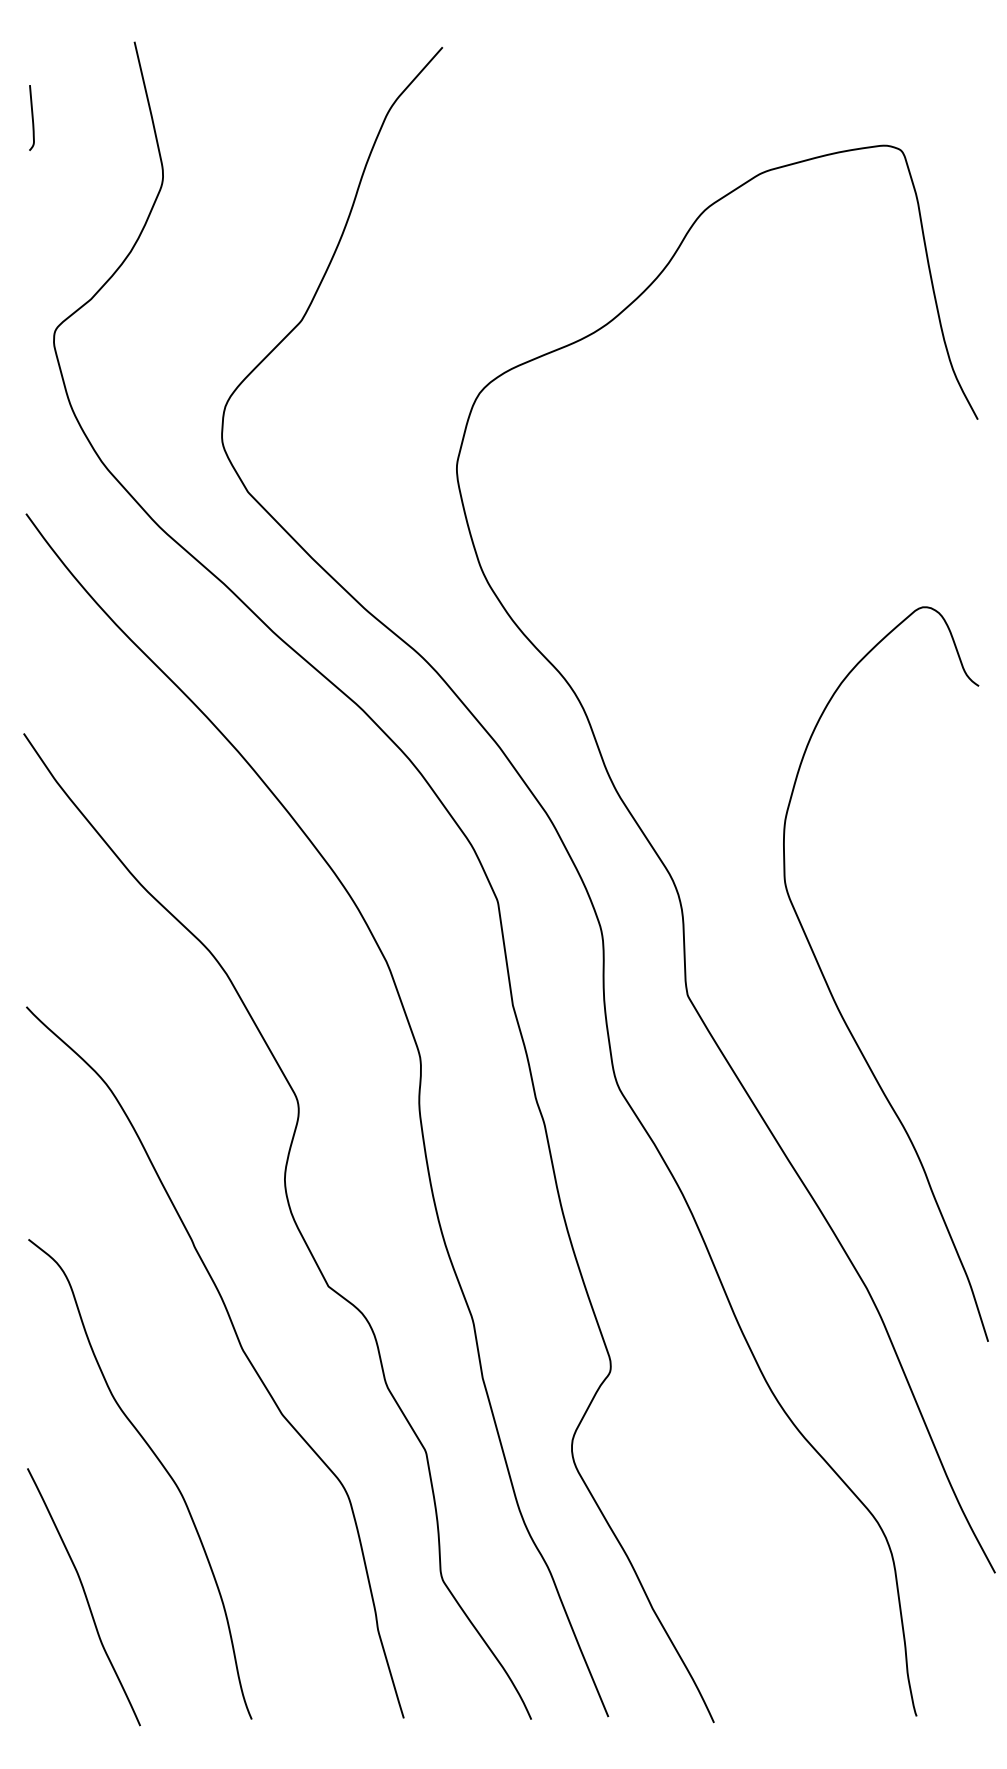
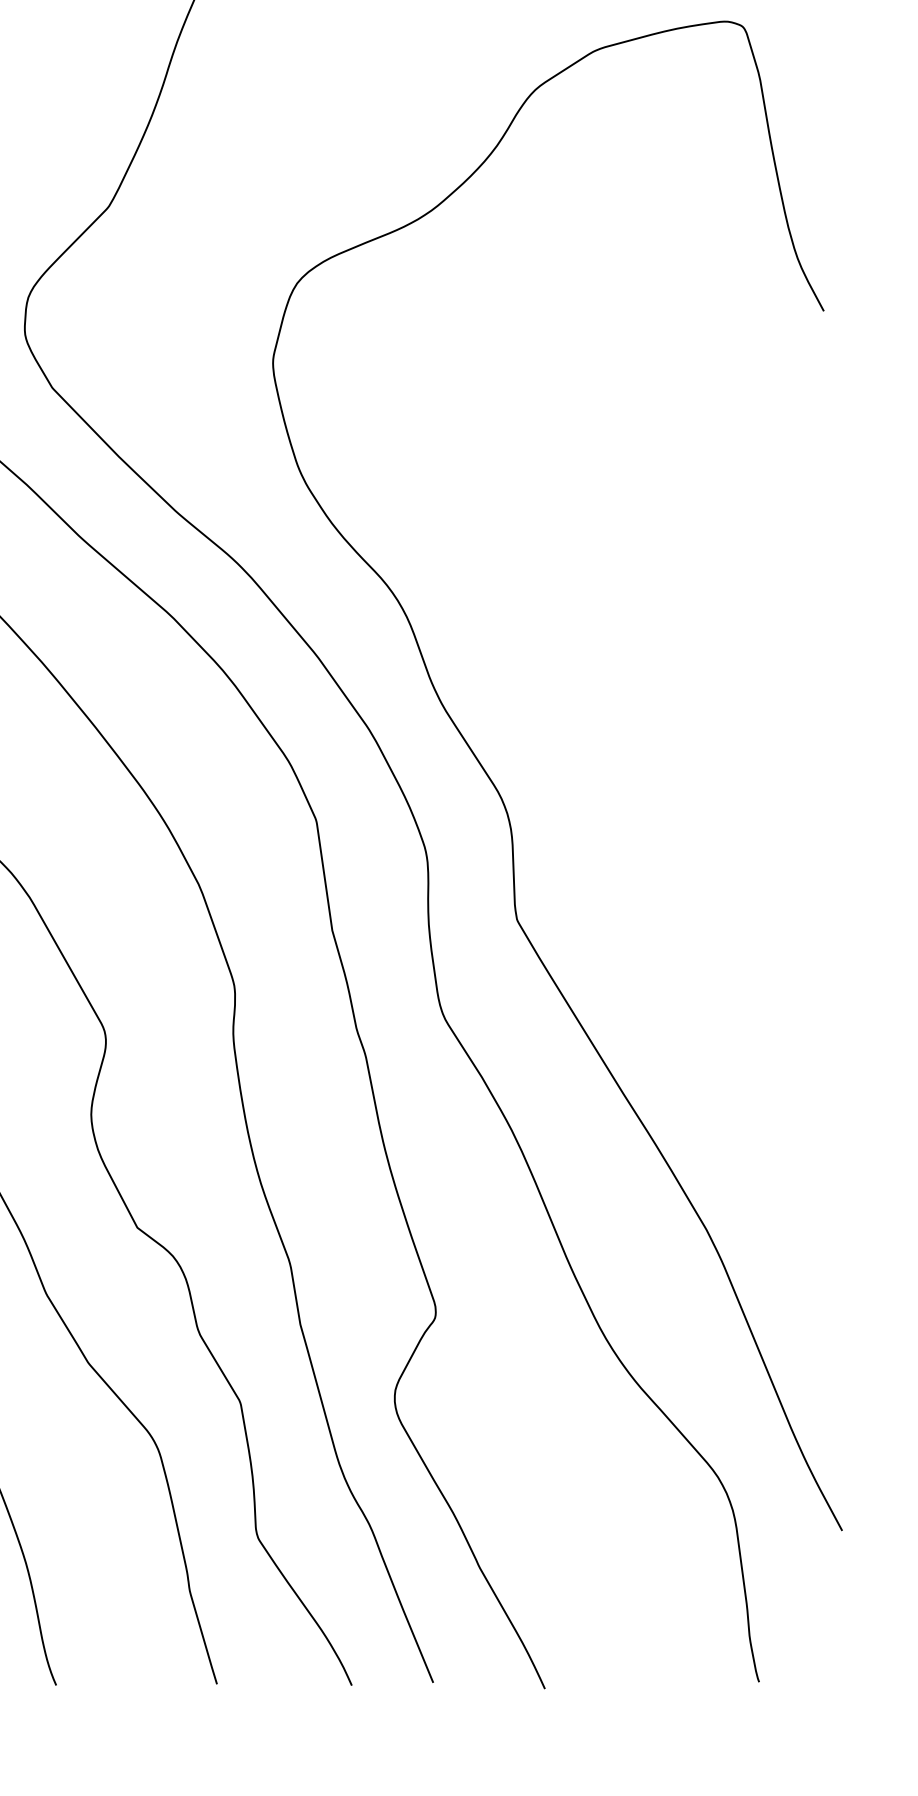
curve: (834, 998) -> (672, 923), removed

